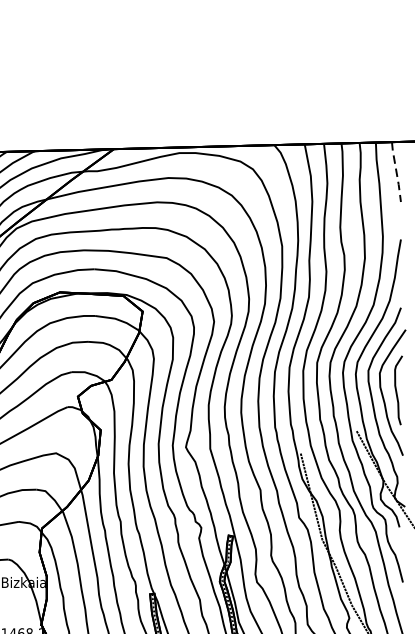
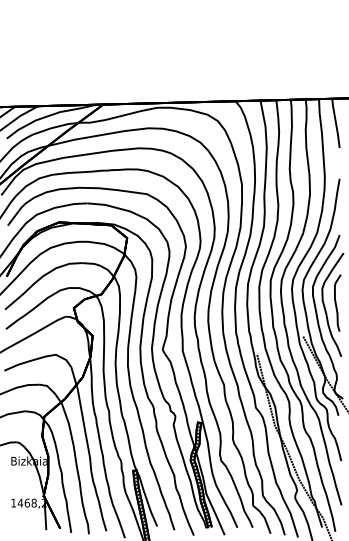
line: (397, 173) -> (336, 124), dashed -> solid

